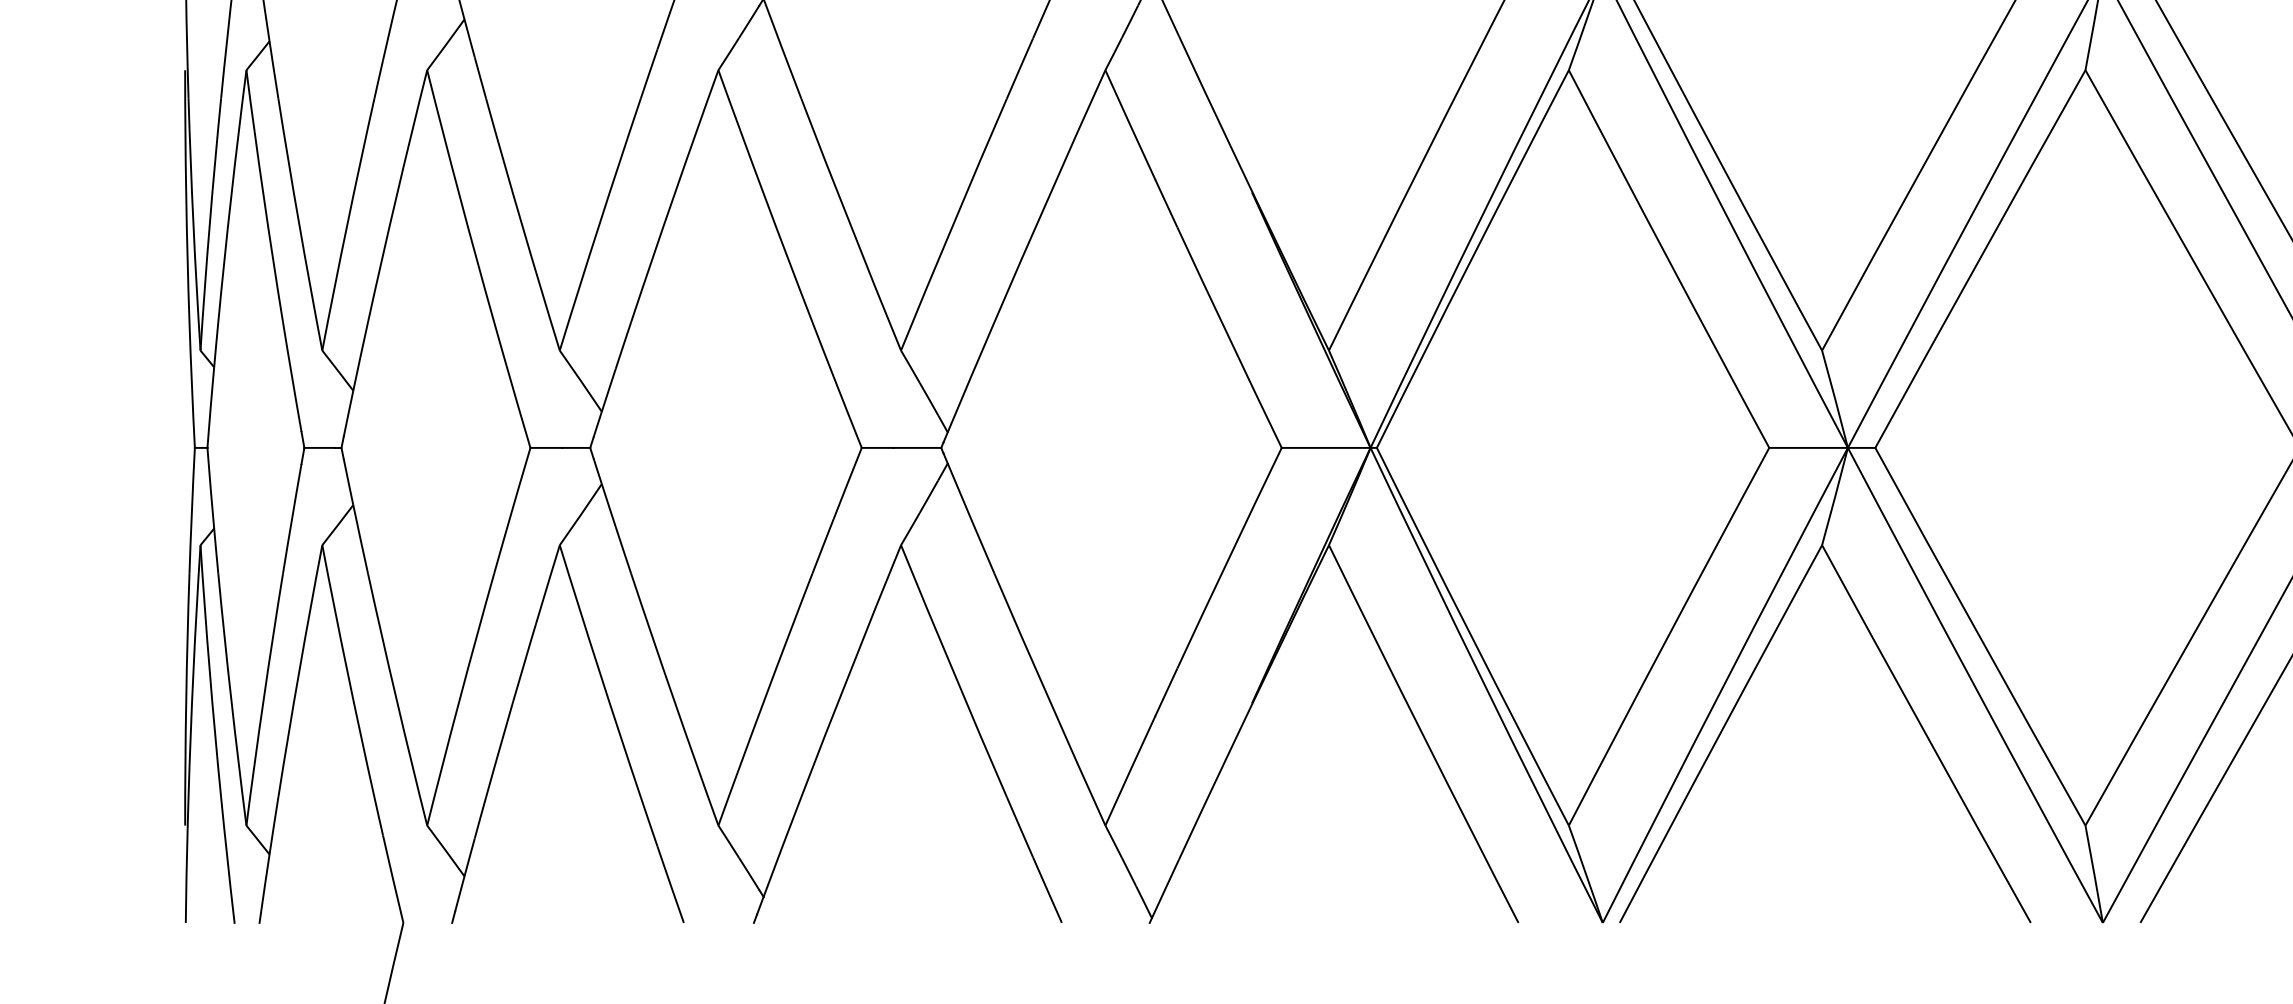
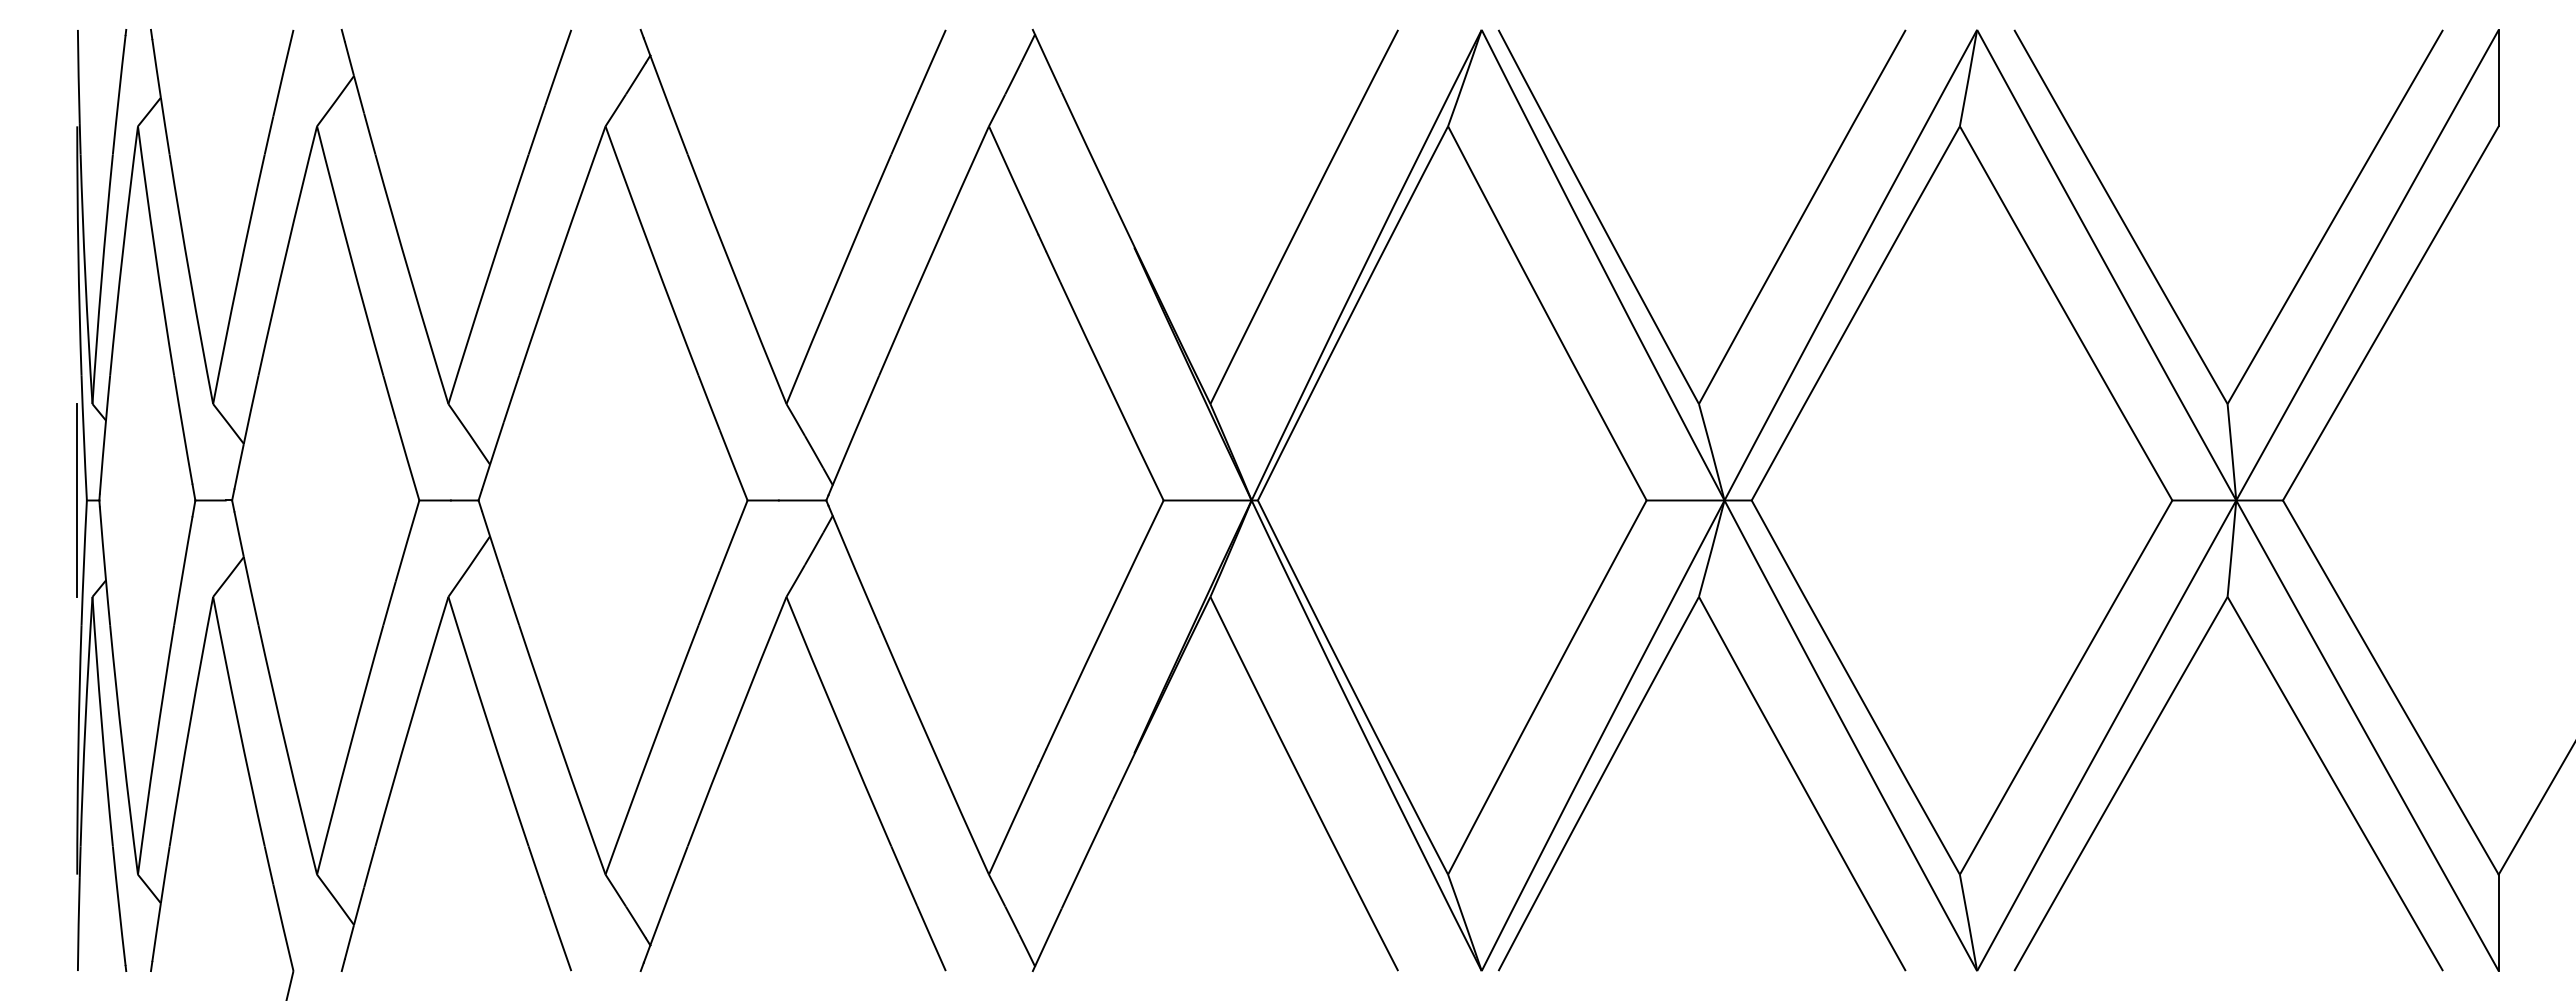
line: (185, 447) -> (77, 500), added

